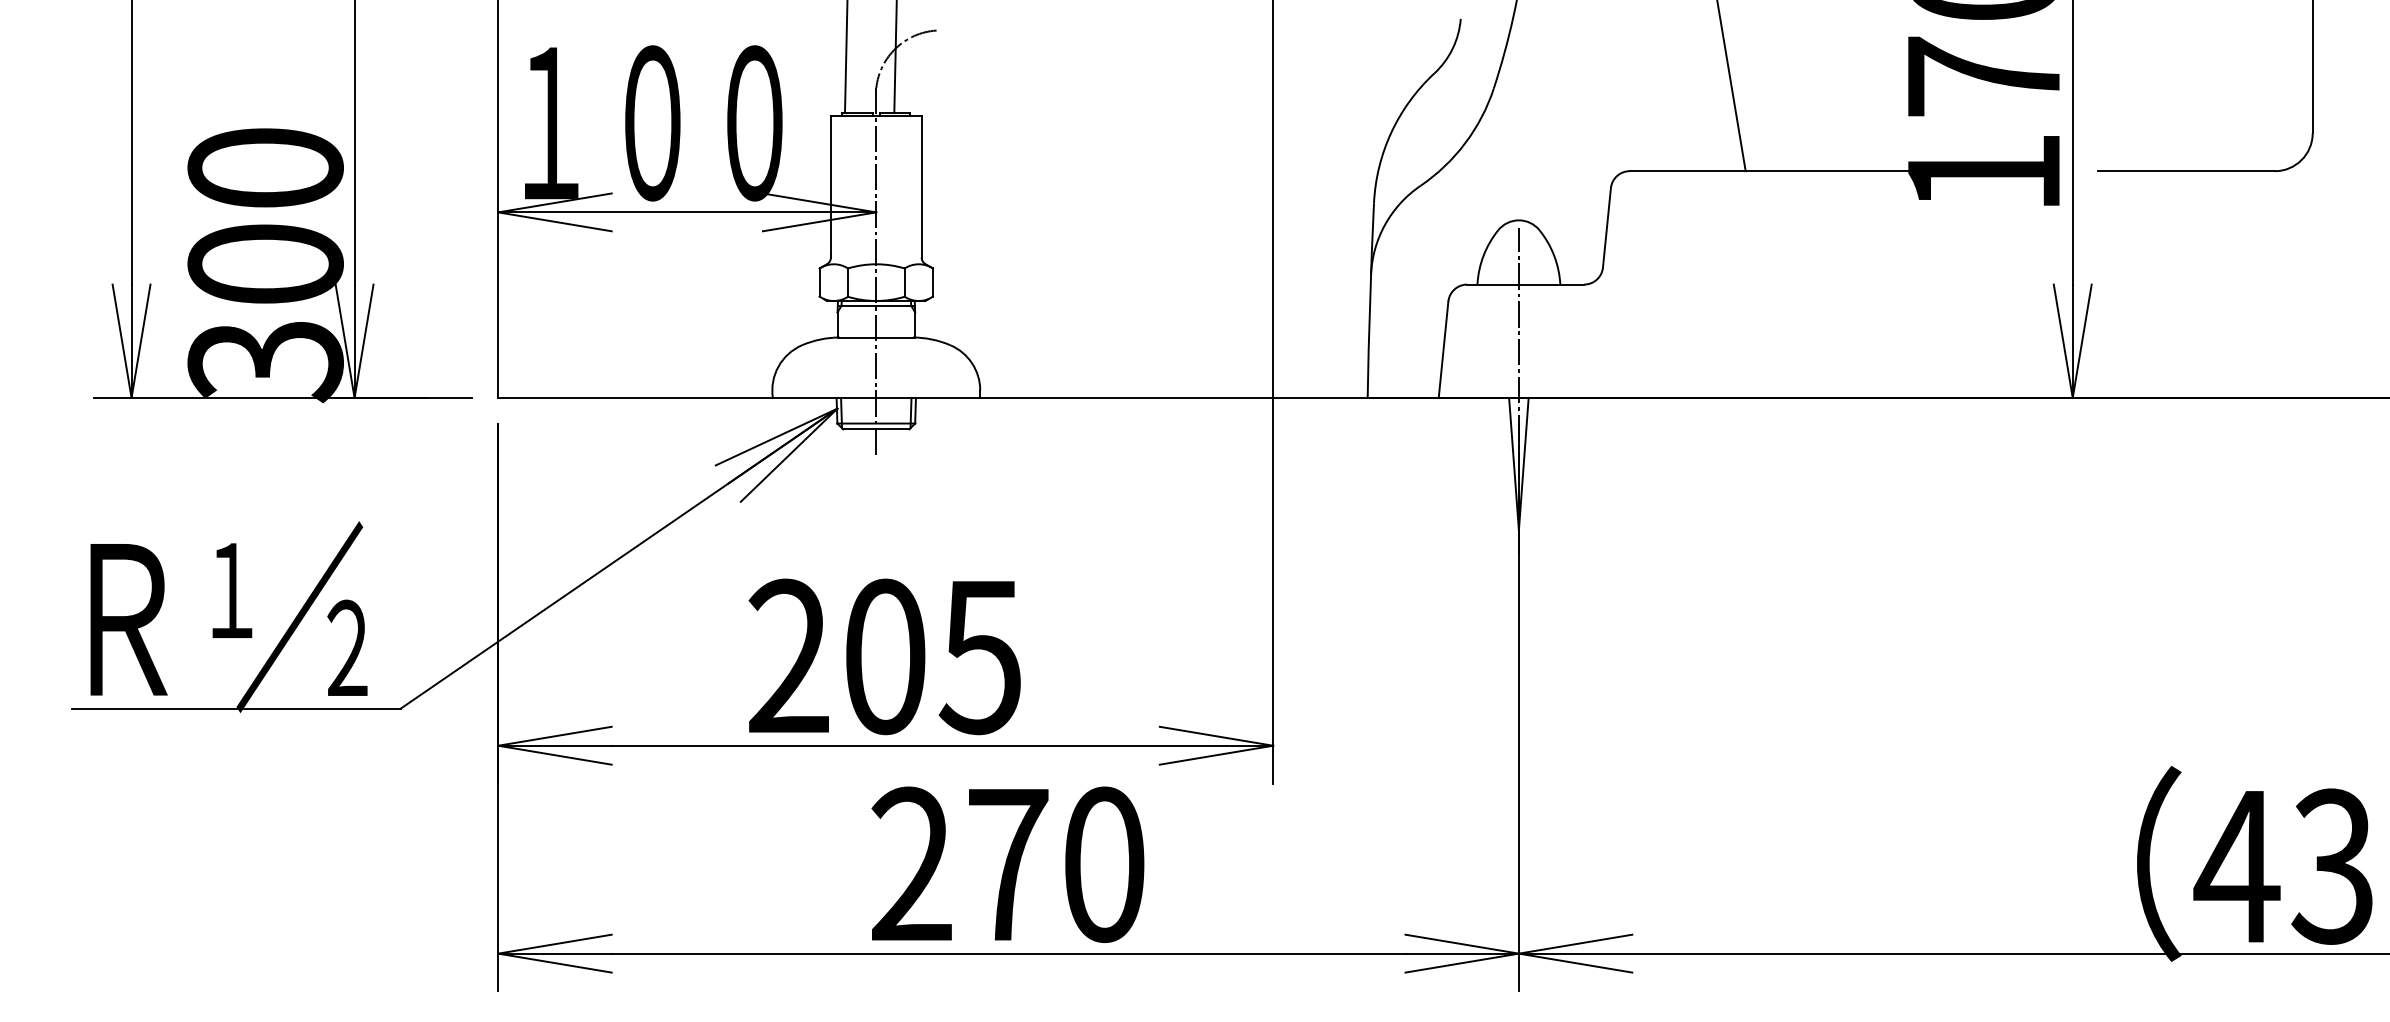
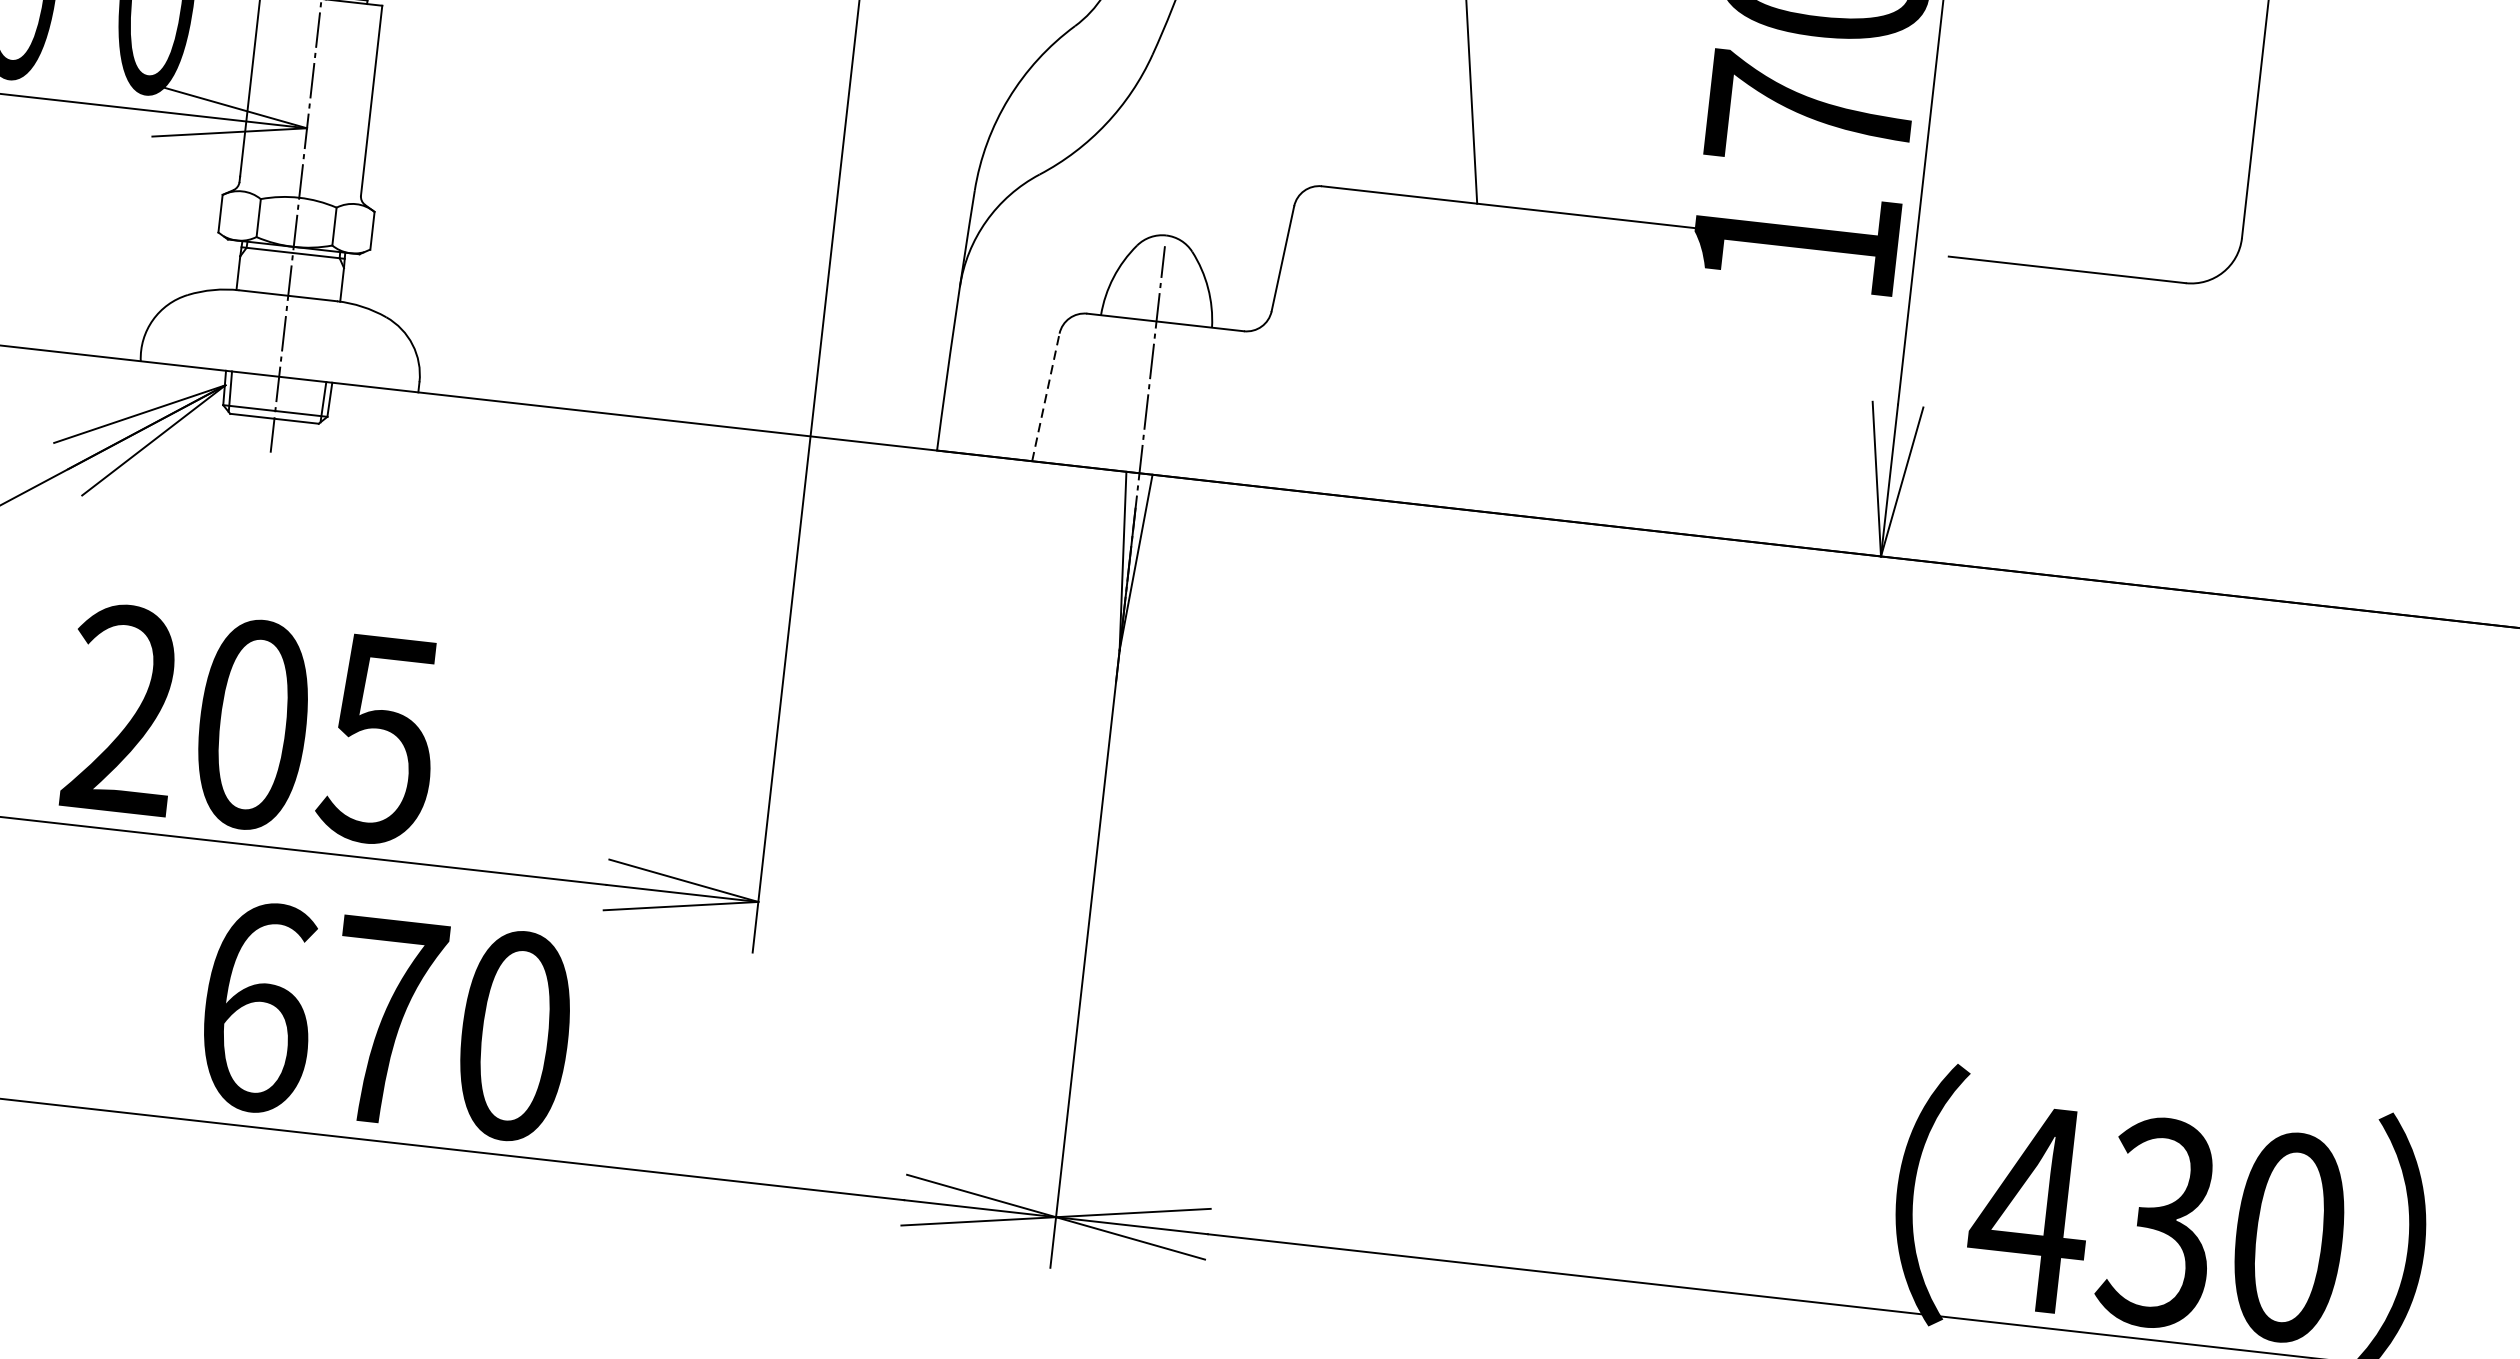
line: (1443, 349) -> (1045, 397), solid -> dashed
text: (911, 864) -> (256, 1006), 270 -> 670

